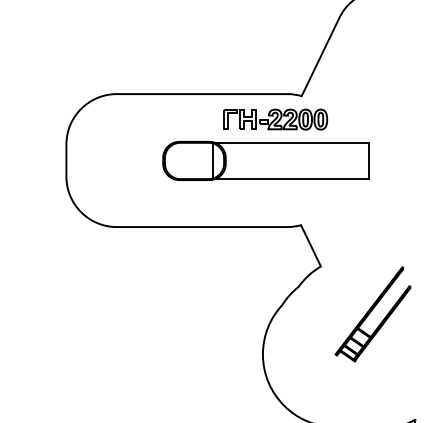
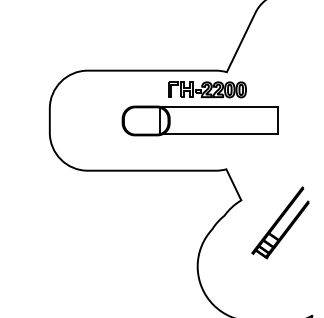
part: (372, 314) -> (280, 222), moved

